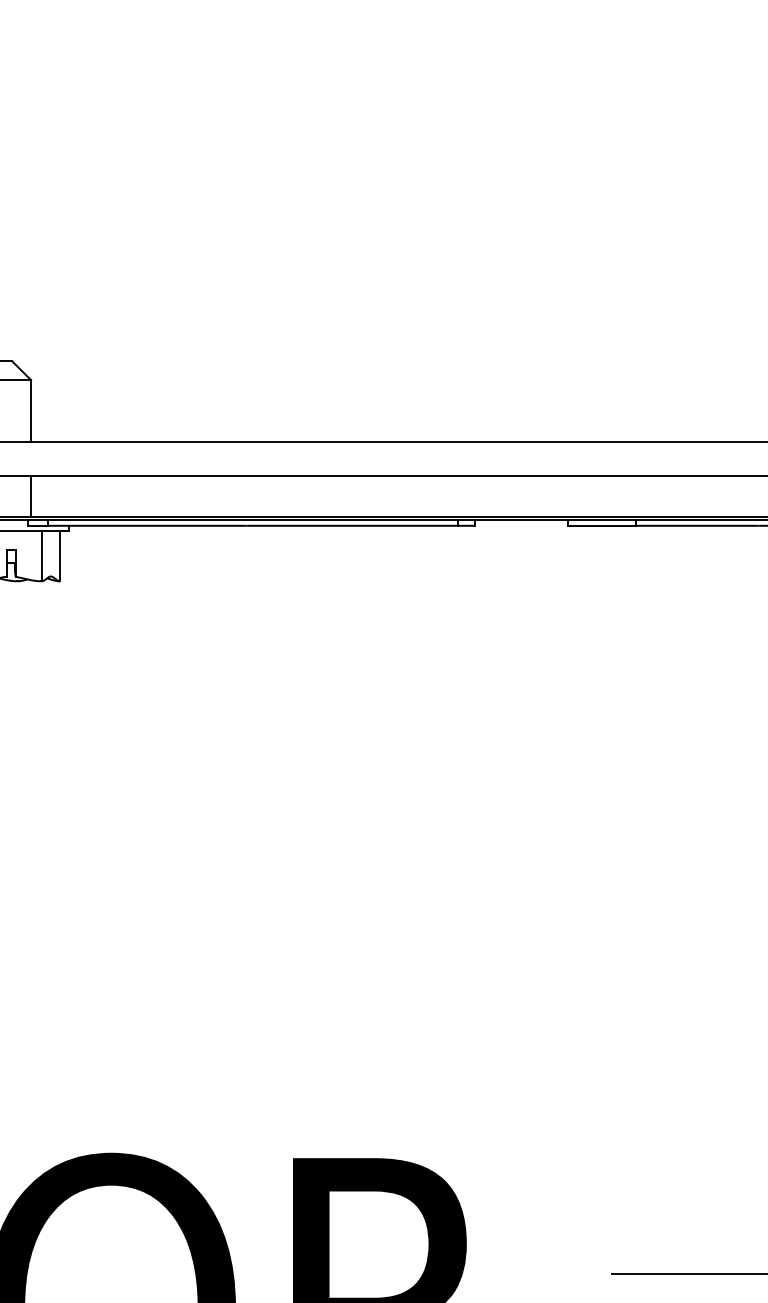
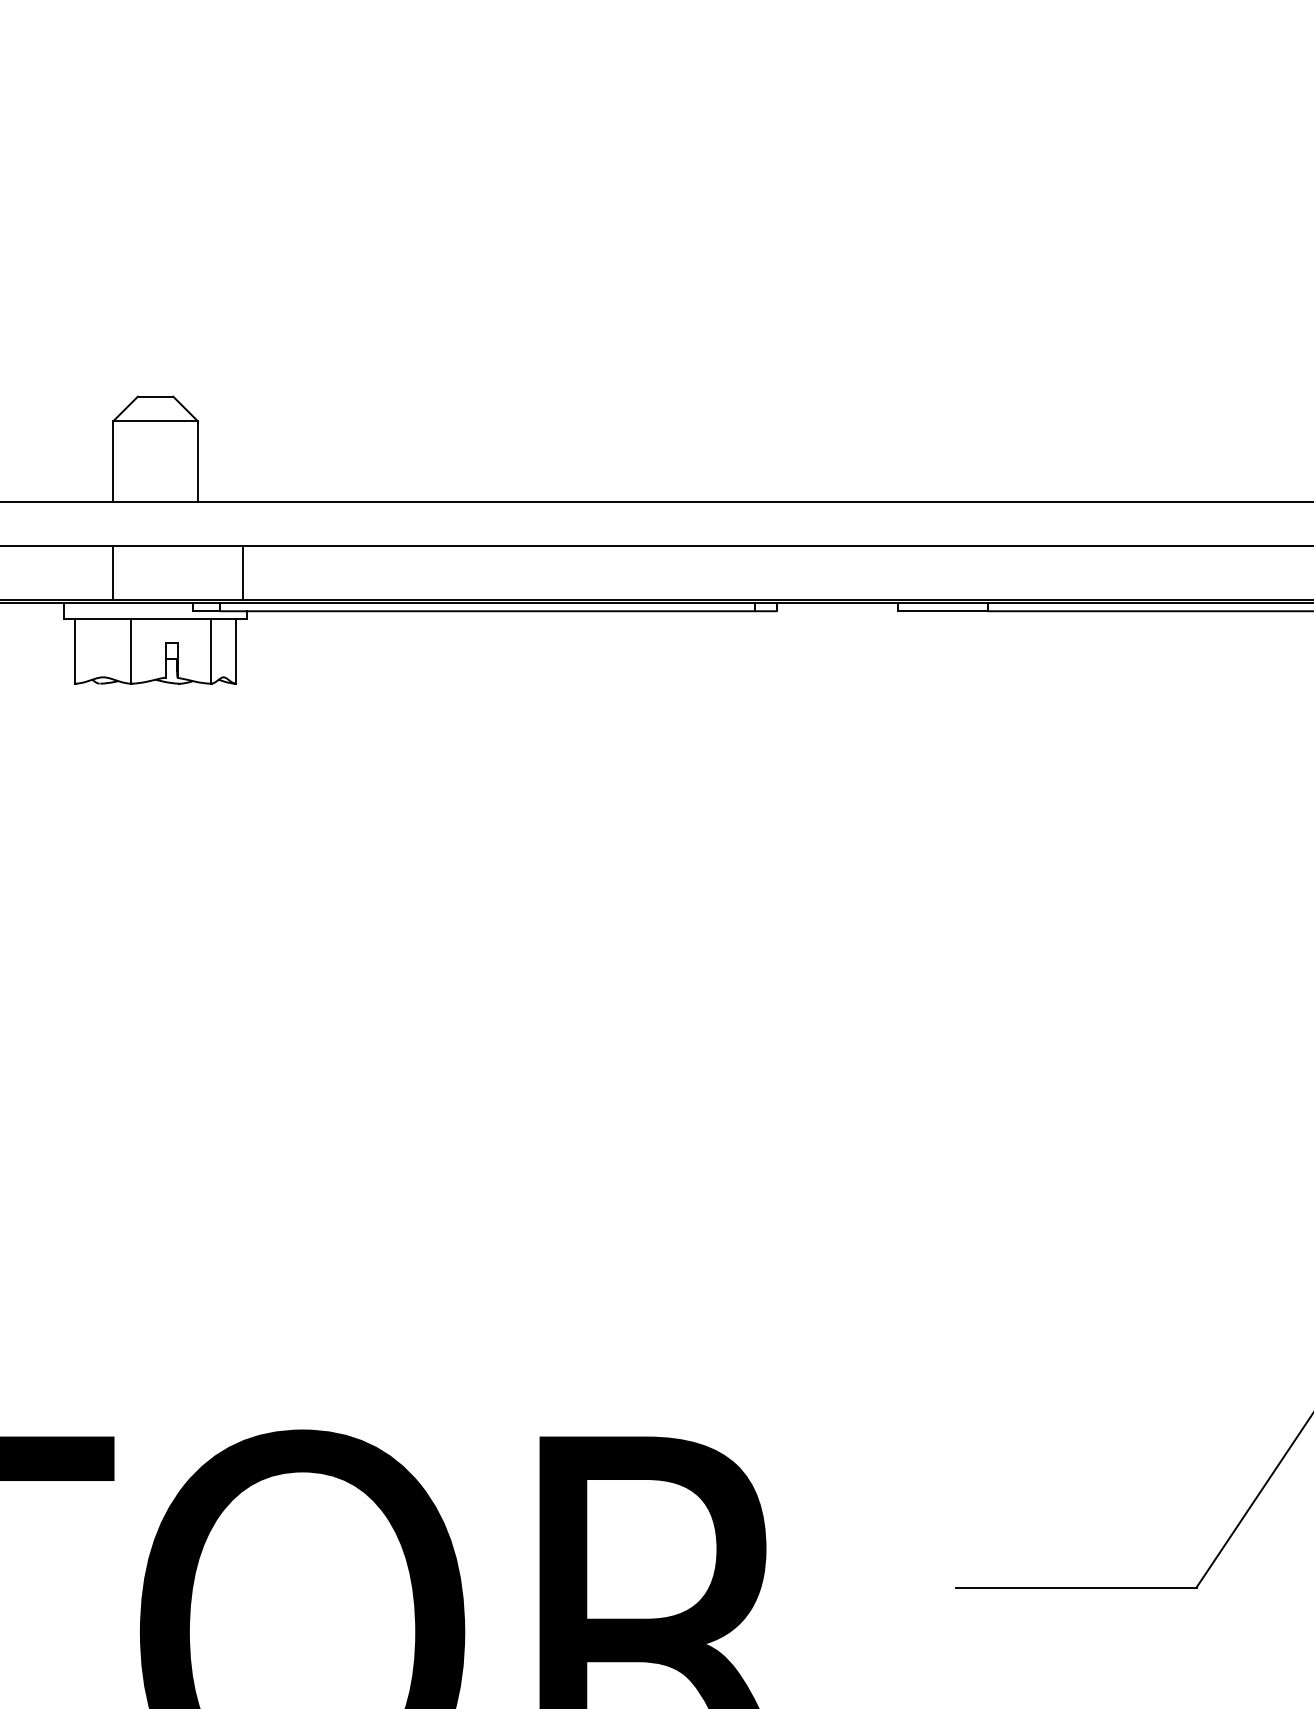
line: (30, 496) -> (242, 573), moved

